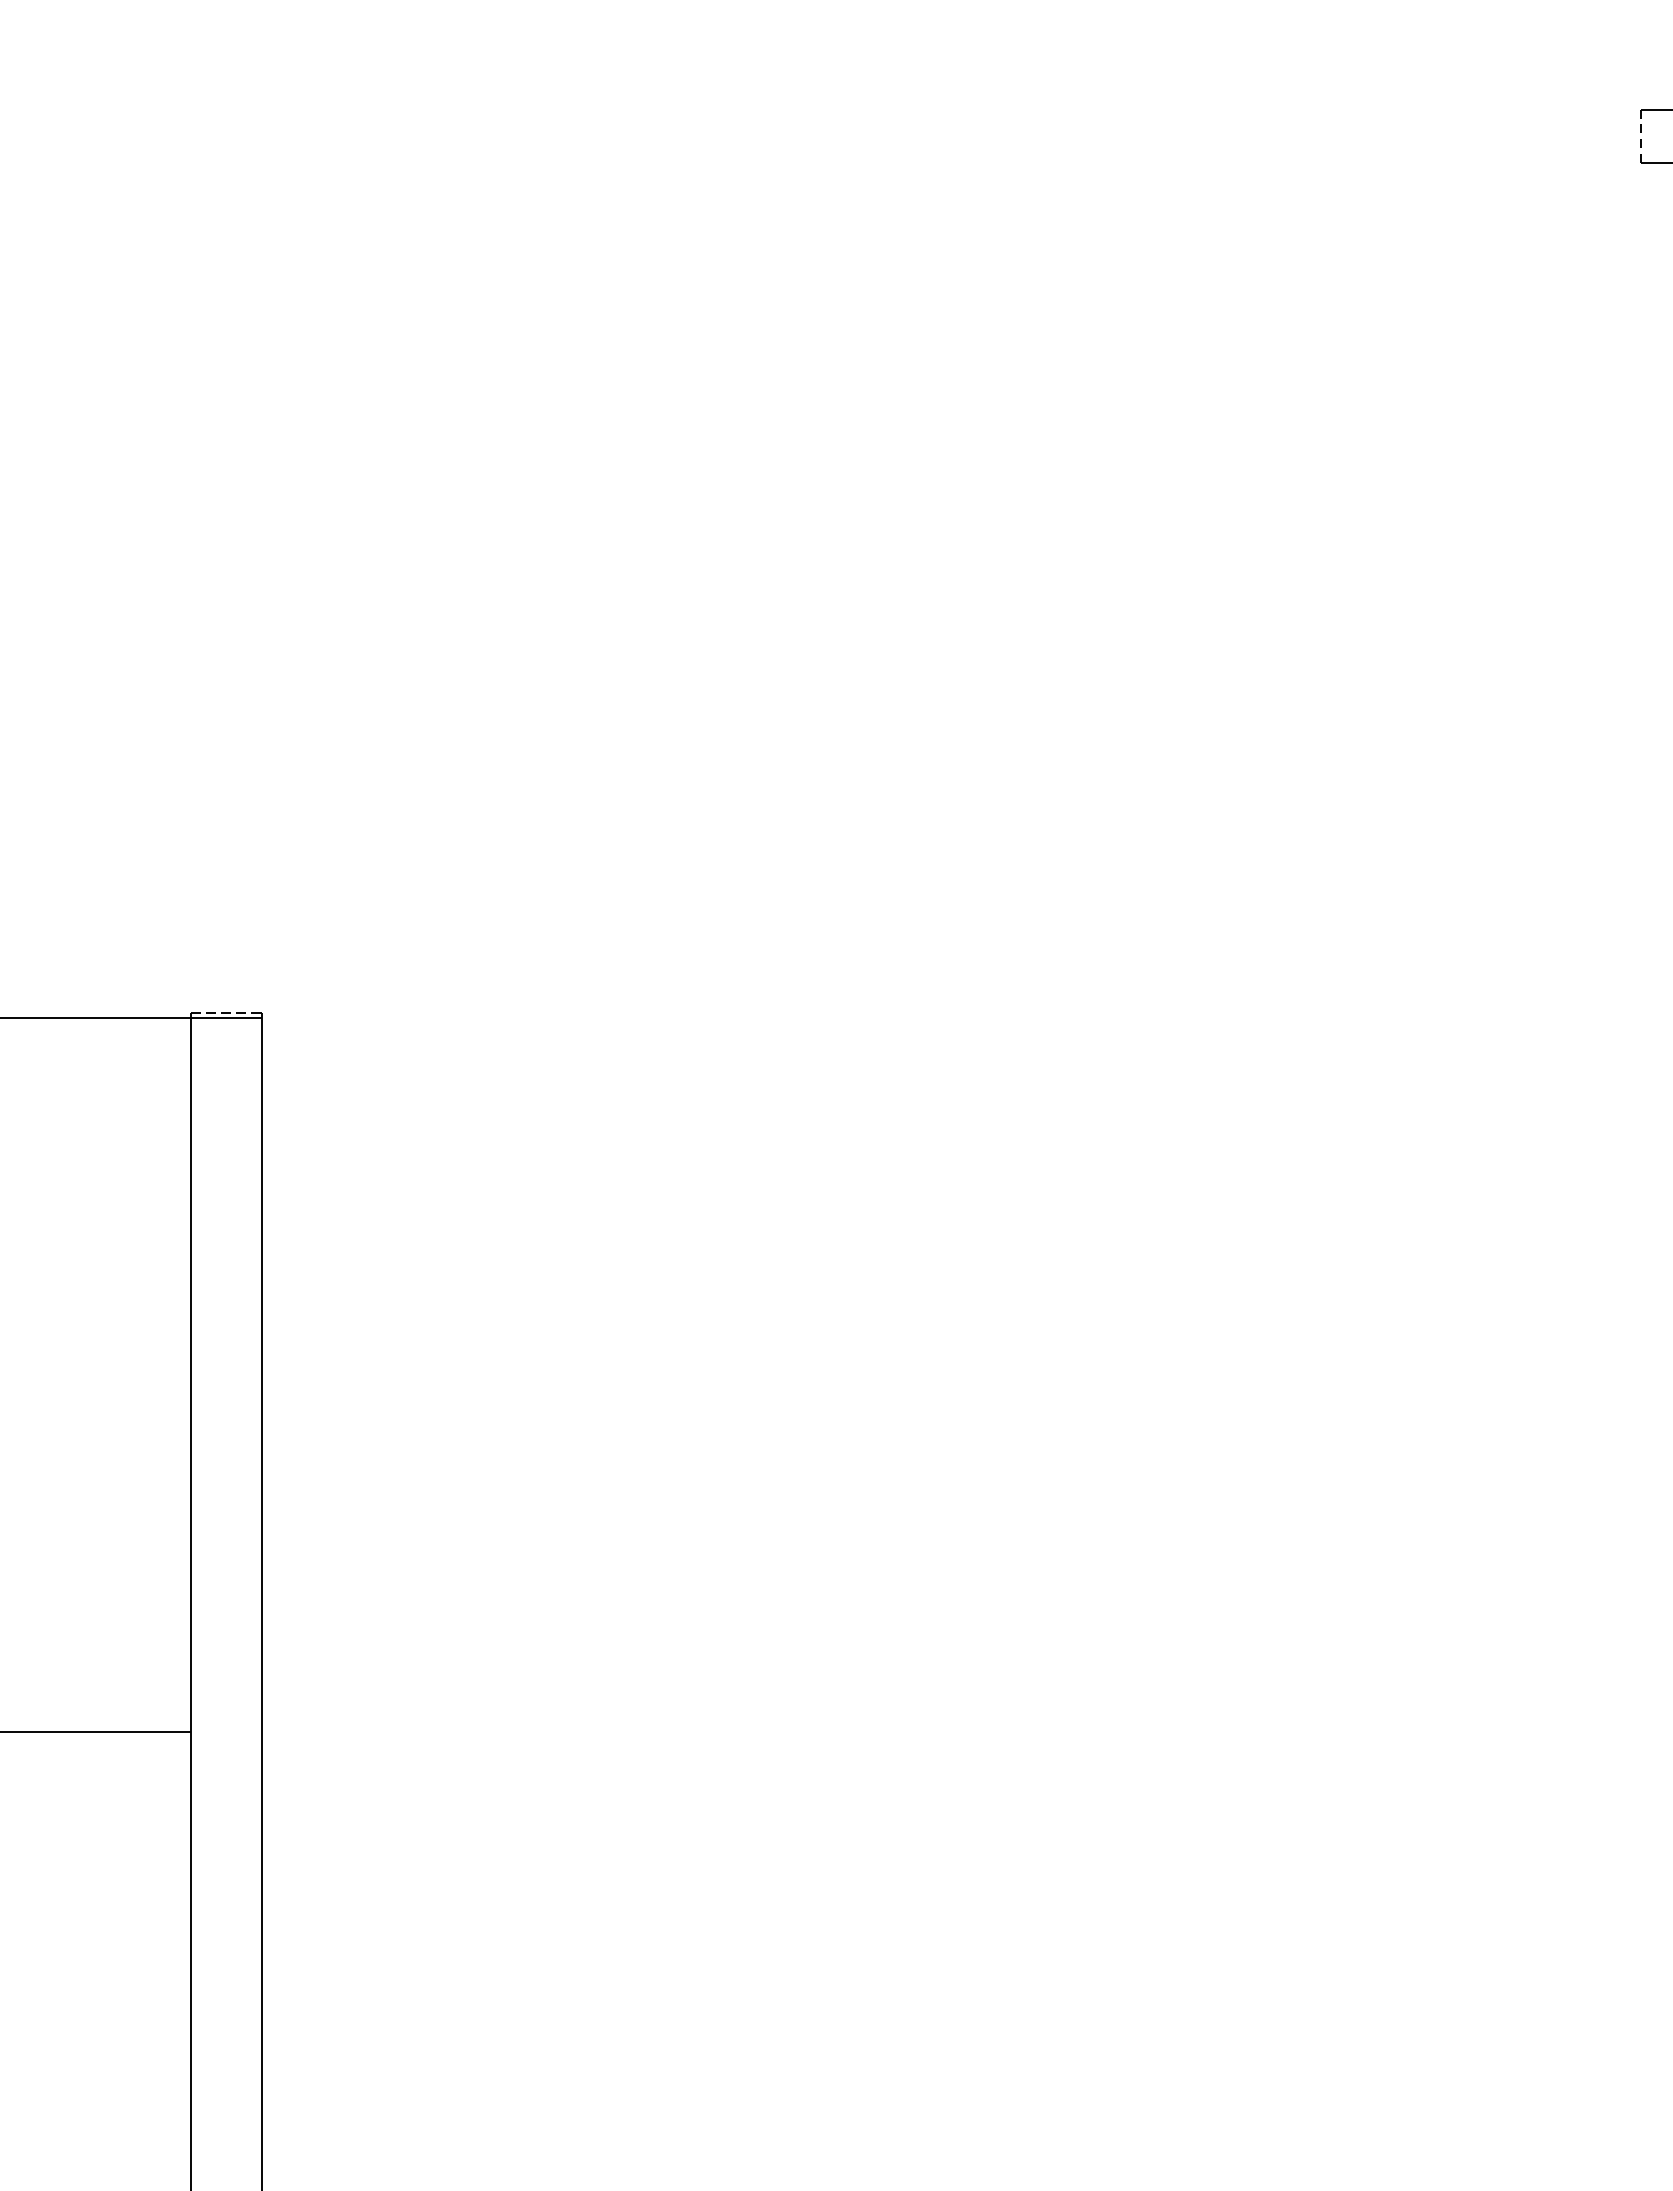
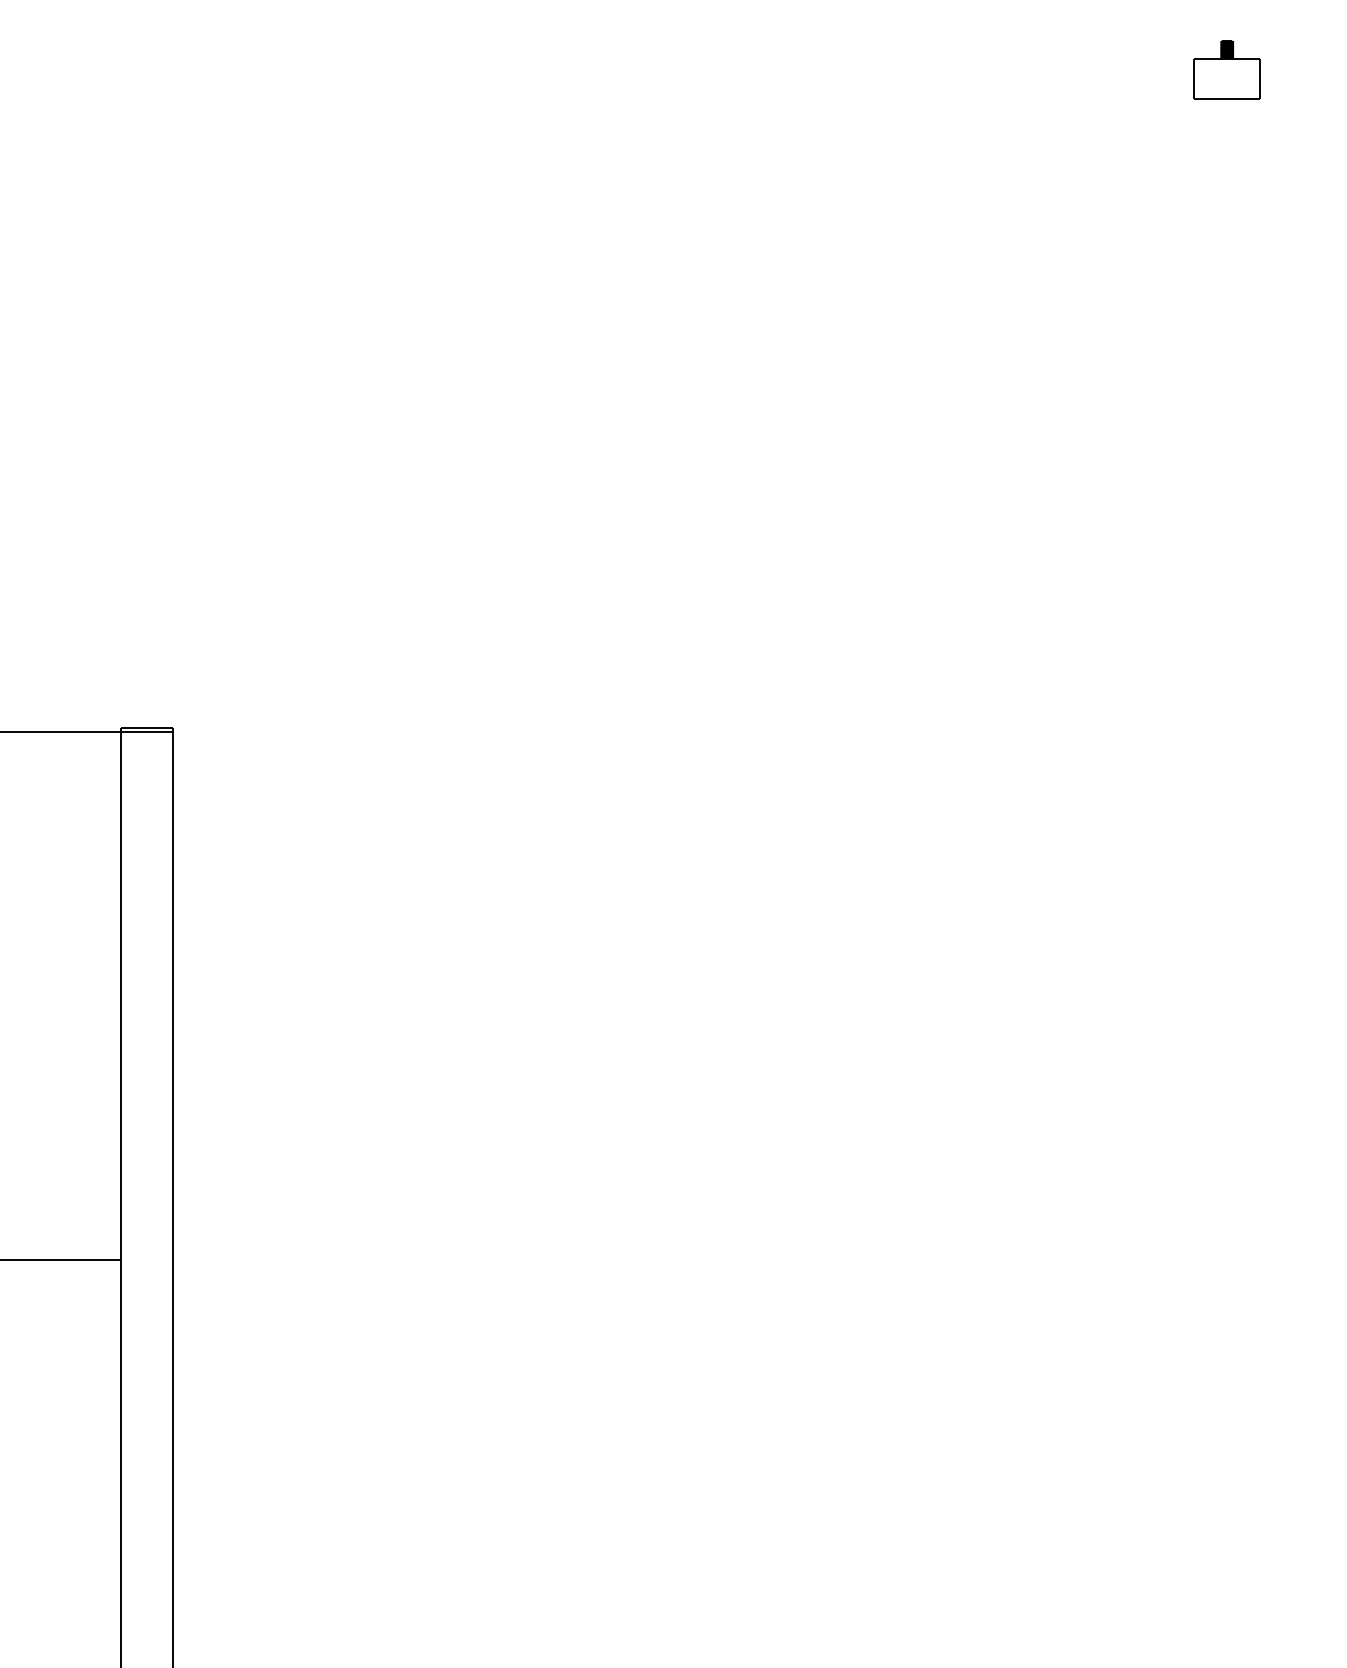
line: (1641, 135) -> (1194, 78), dashed -> solid
line: (225, 1012) -> (146, 727), dashed -> solid

